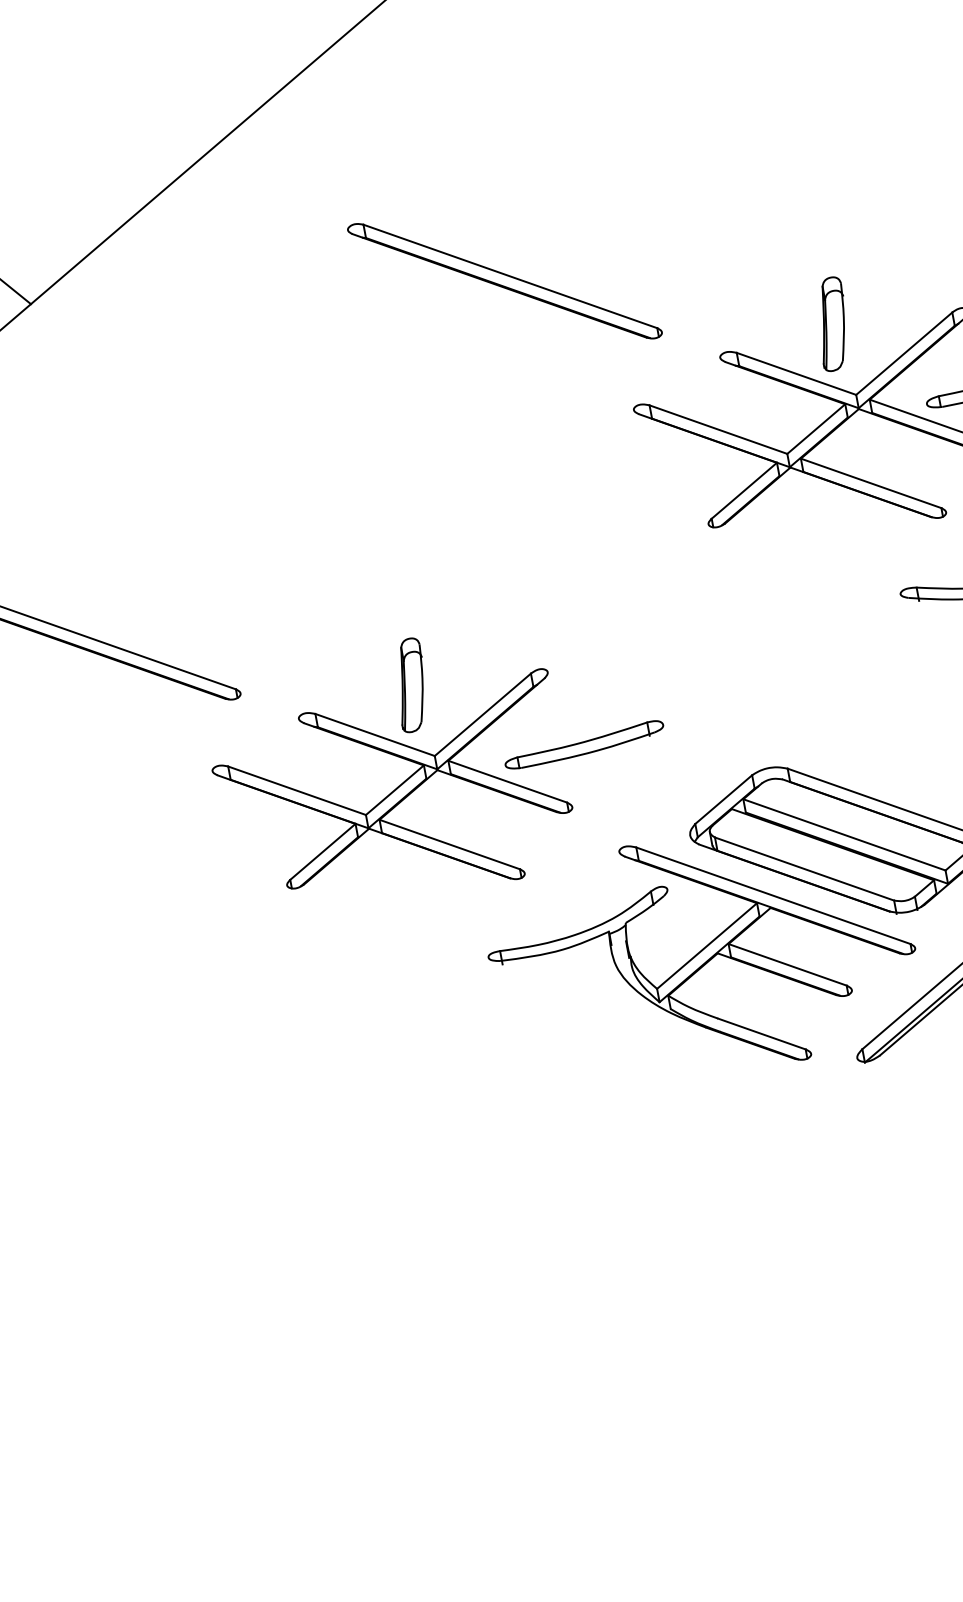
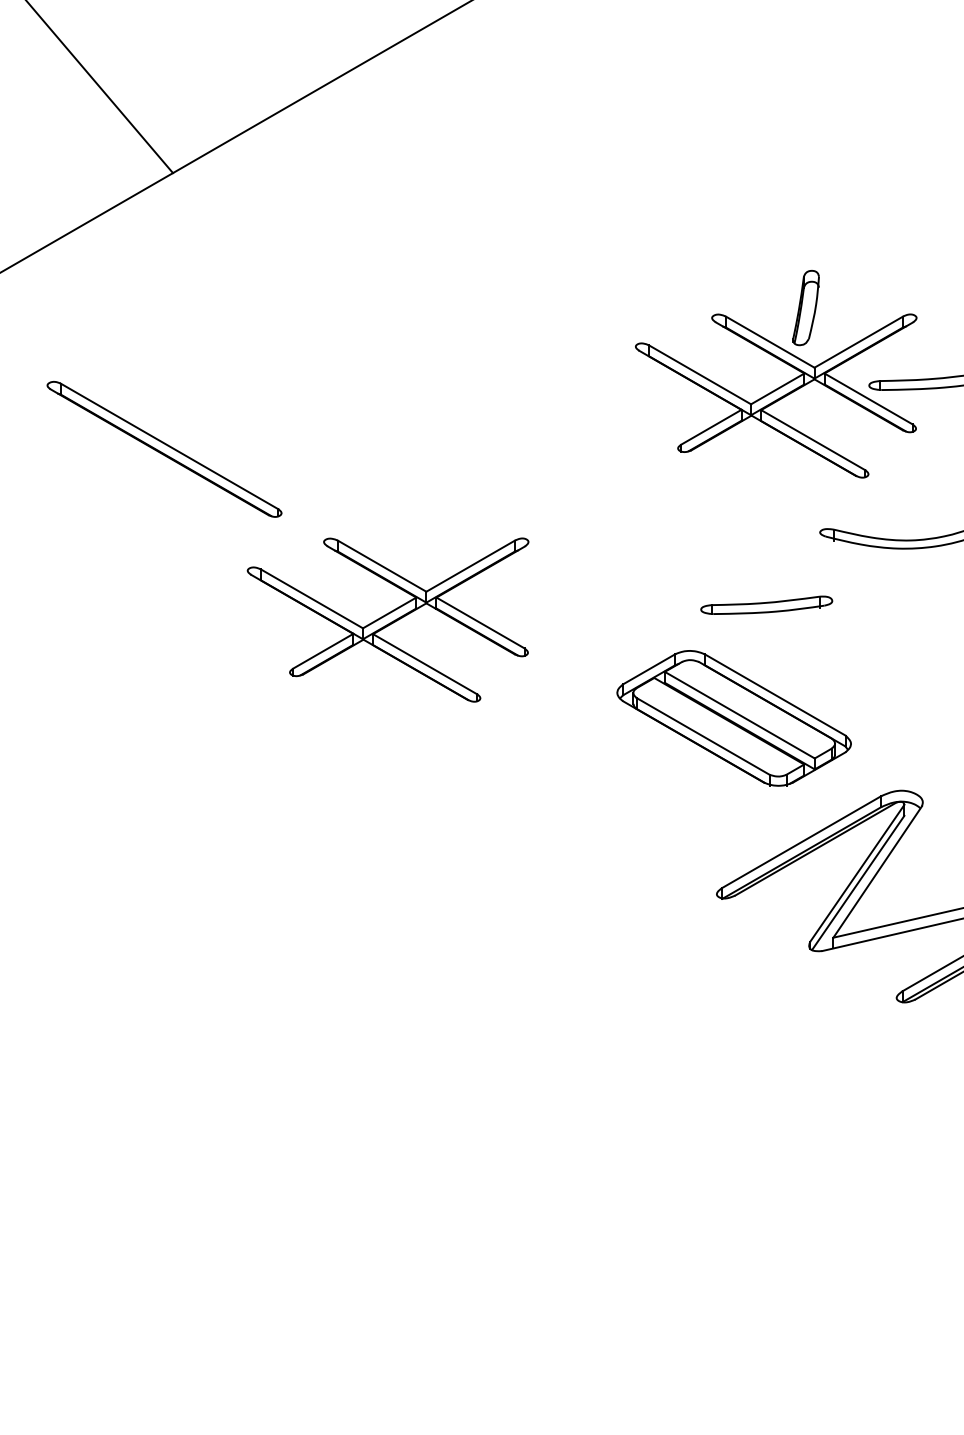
part: (504, 280) -> (552, 224), removed
part: (410, 685) -> (417, 532), removed
part: (583, 744) -> (766, 604), moved
part: (701, 955) -> (608, 789), removed

